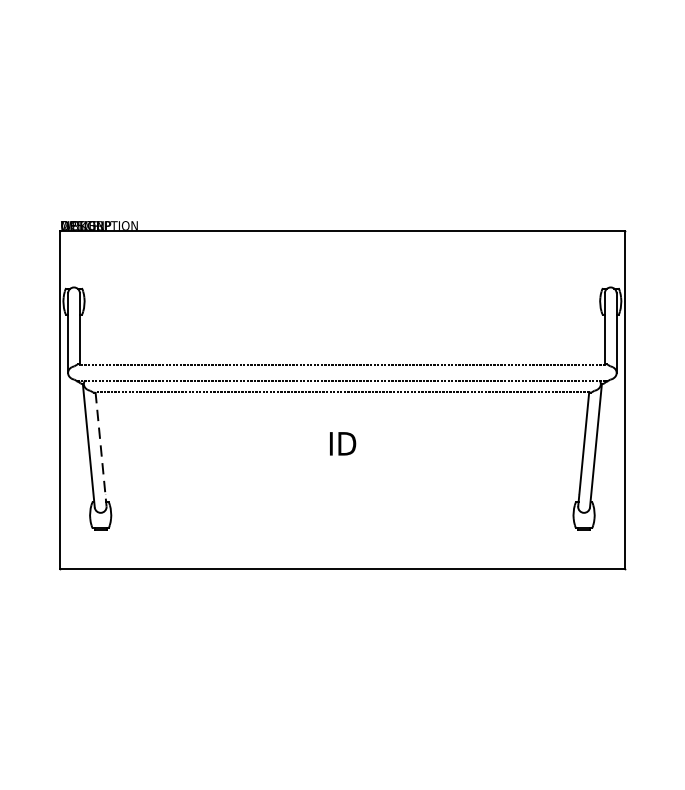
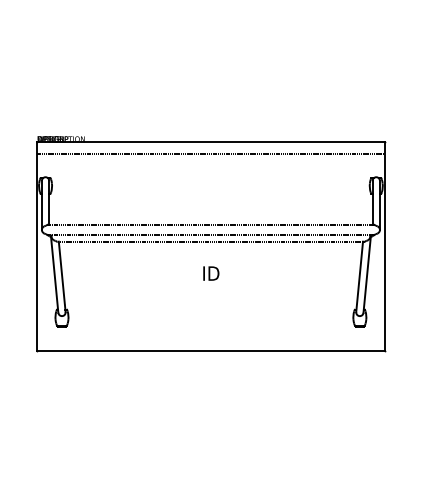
line: (341, 248) -> (210, 153), added
line: (101, 450) -> (62, 277), dashed -> solid

